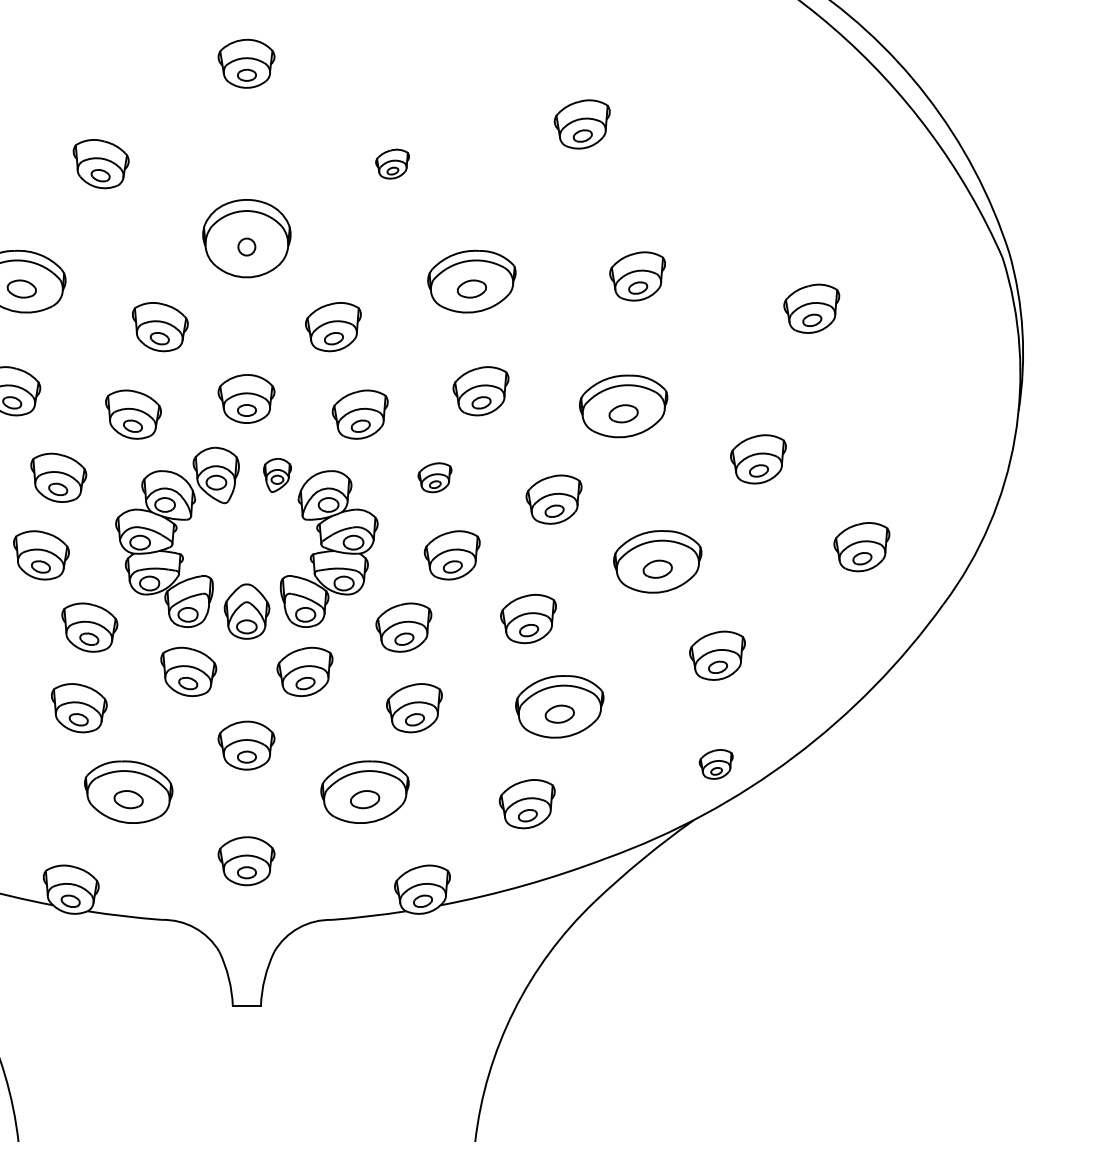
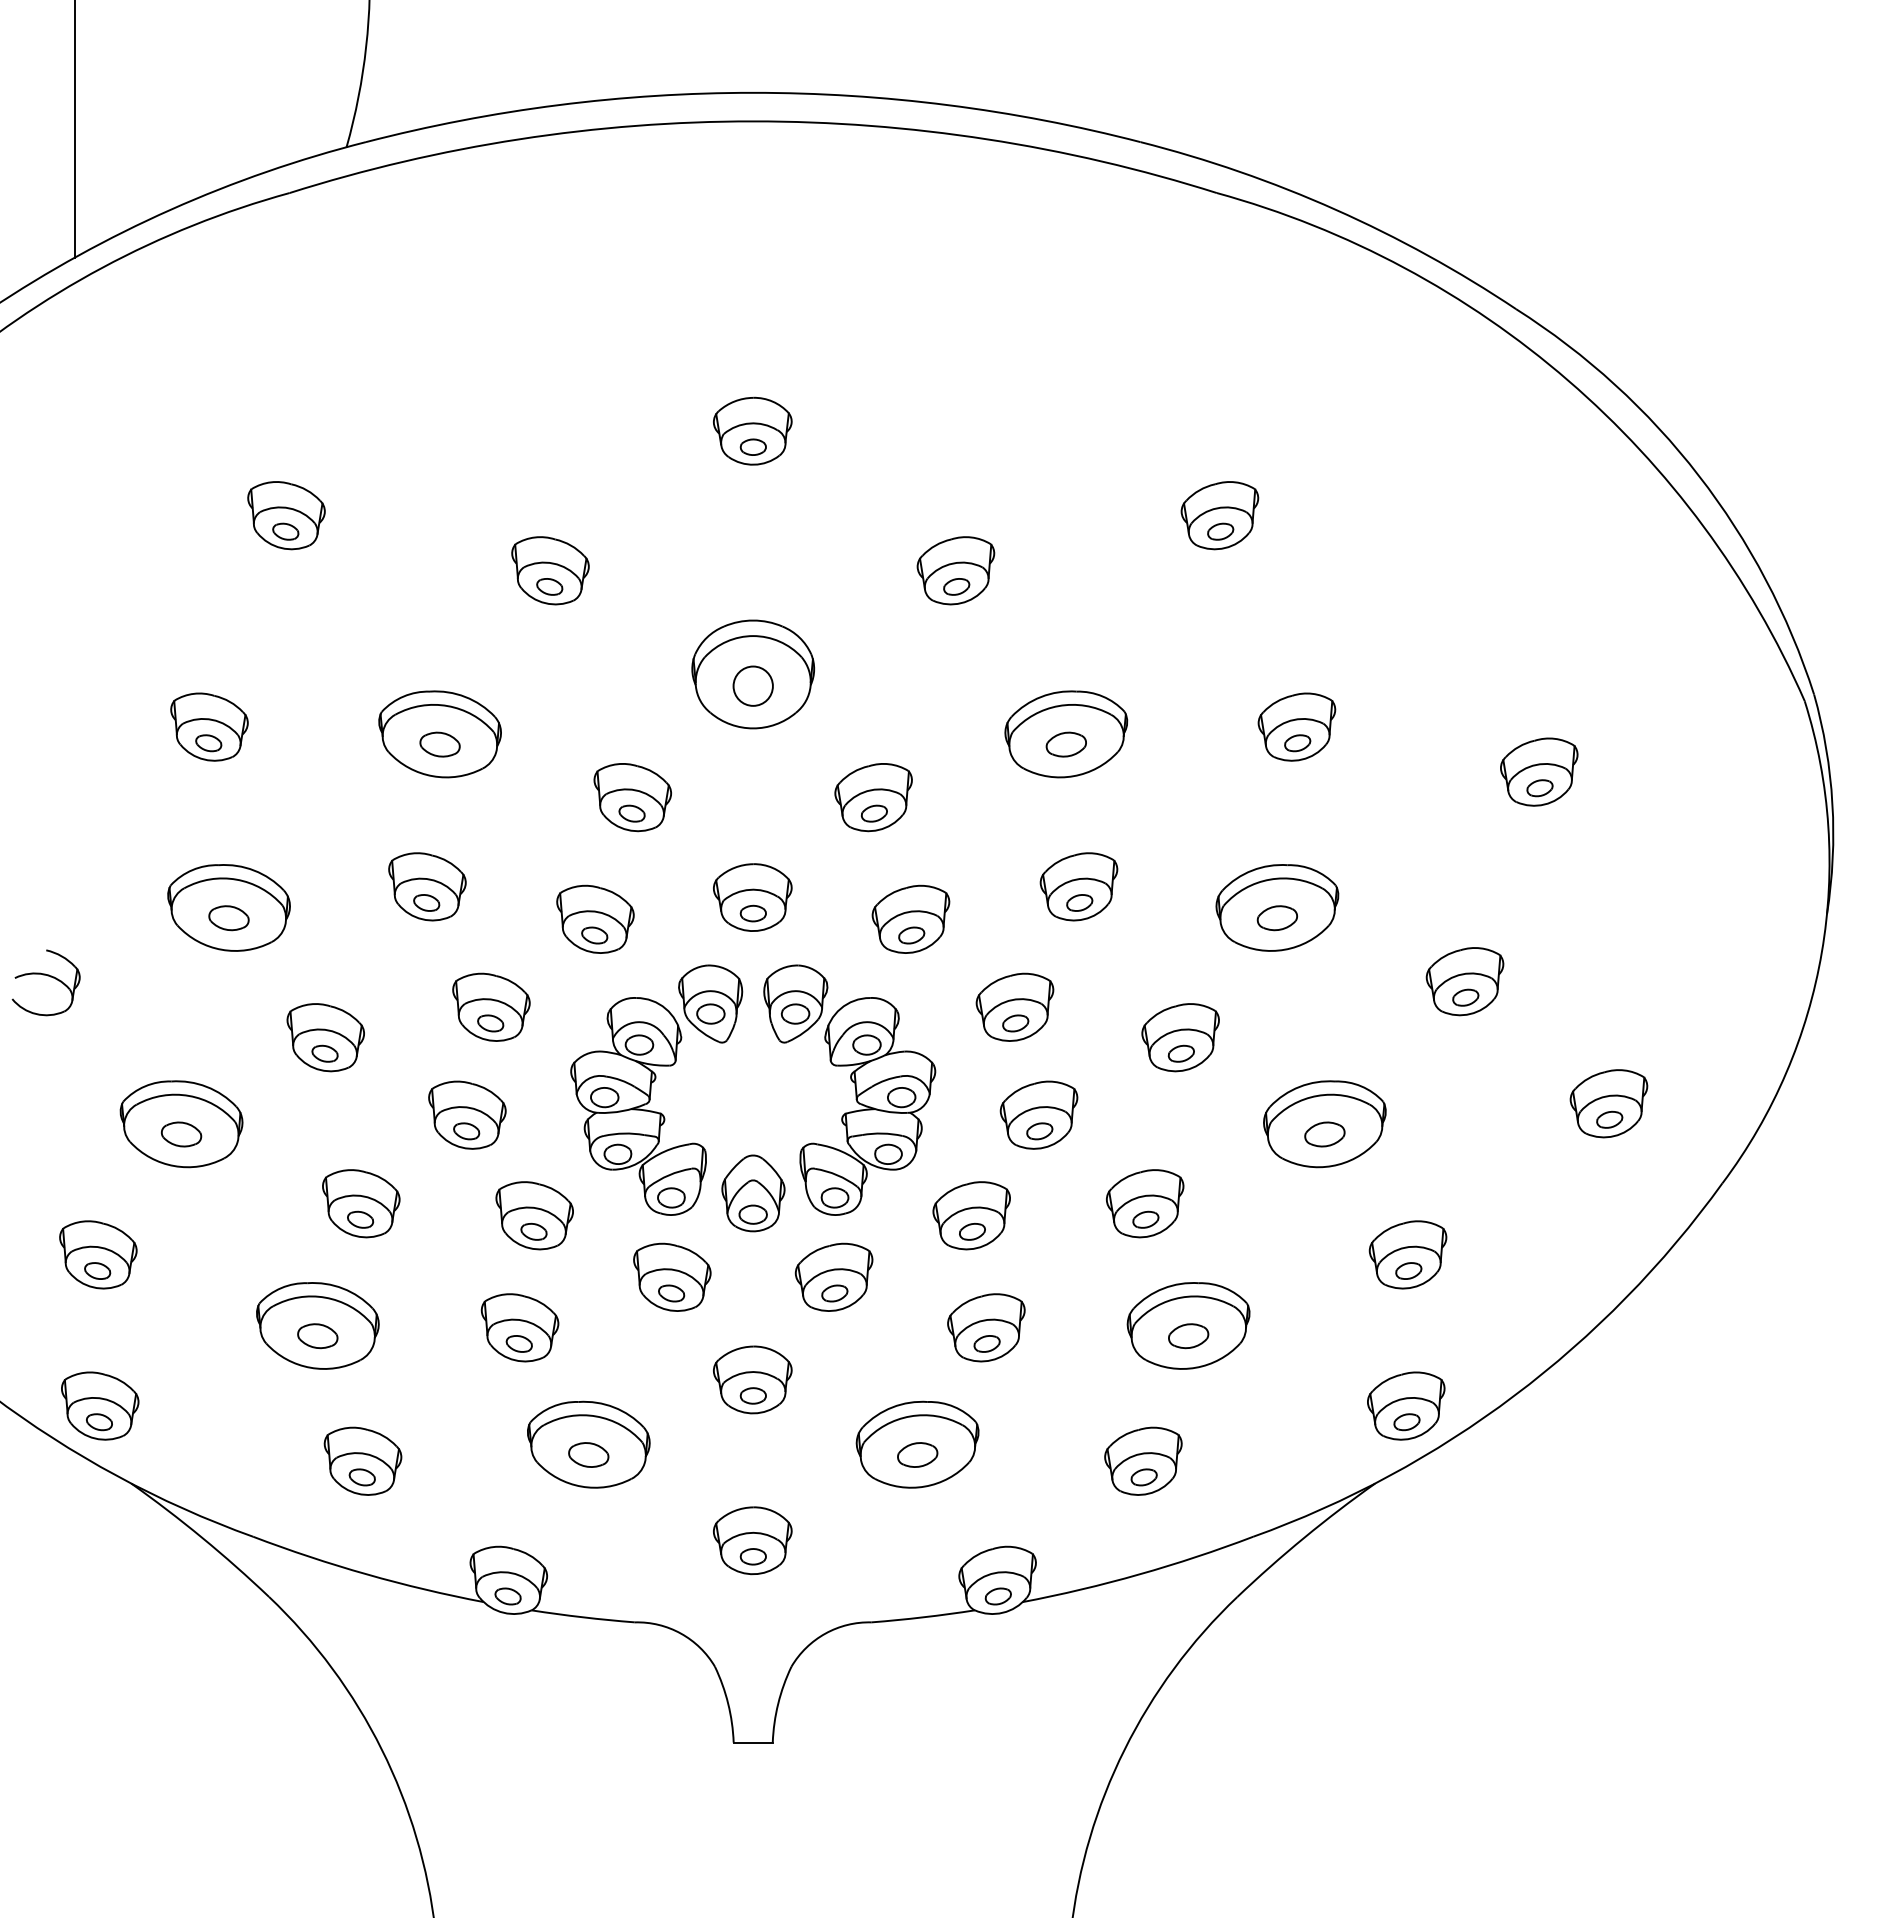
part: (392, 163) -> (955, 570), size x1.67
circle: (246, 246) -> (752, 685), size x1.67
part: (277, 475) -> (795, 1003), size x1.67
part: (434, 477) -> (1014, 1006), size x1.67
part: (716, 764) -> (1406, 1405), size x1.67

